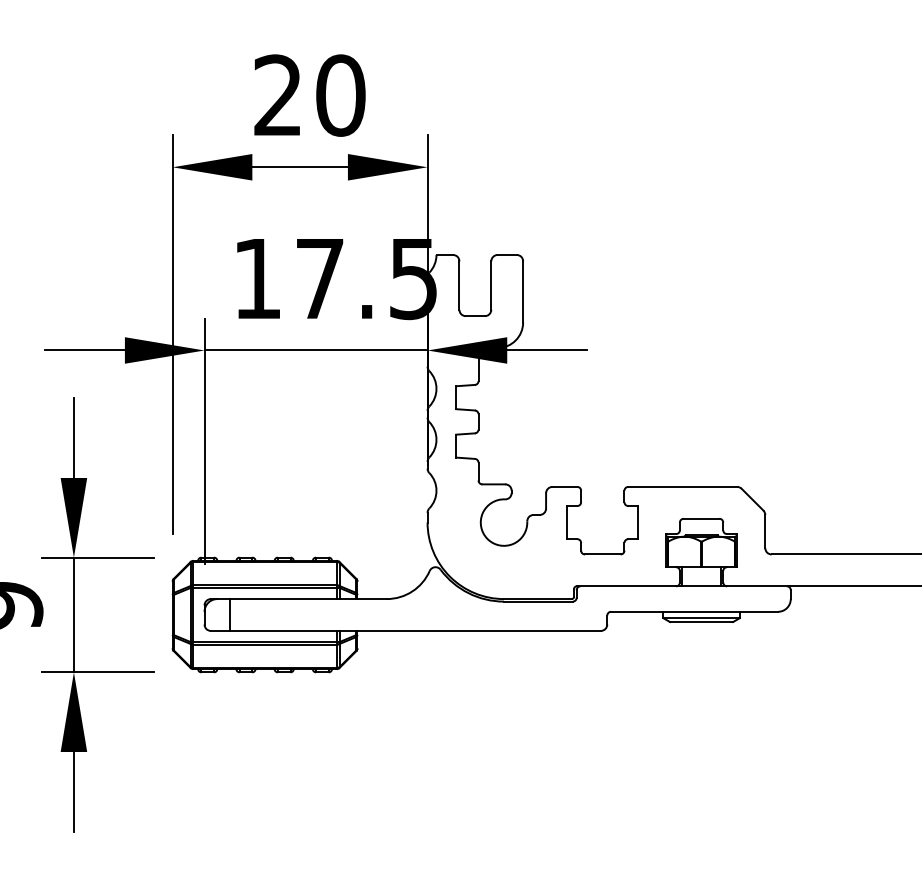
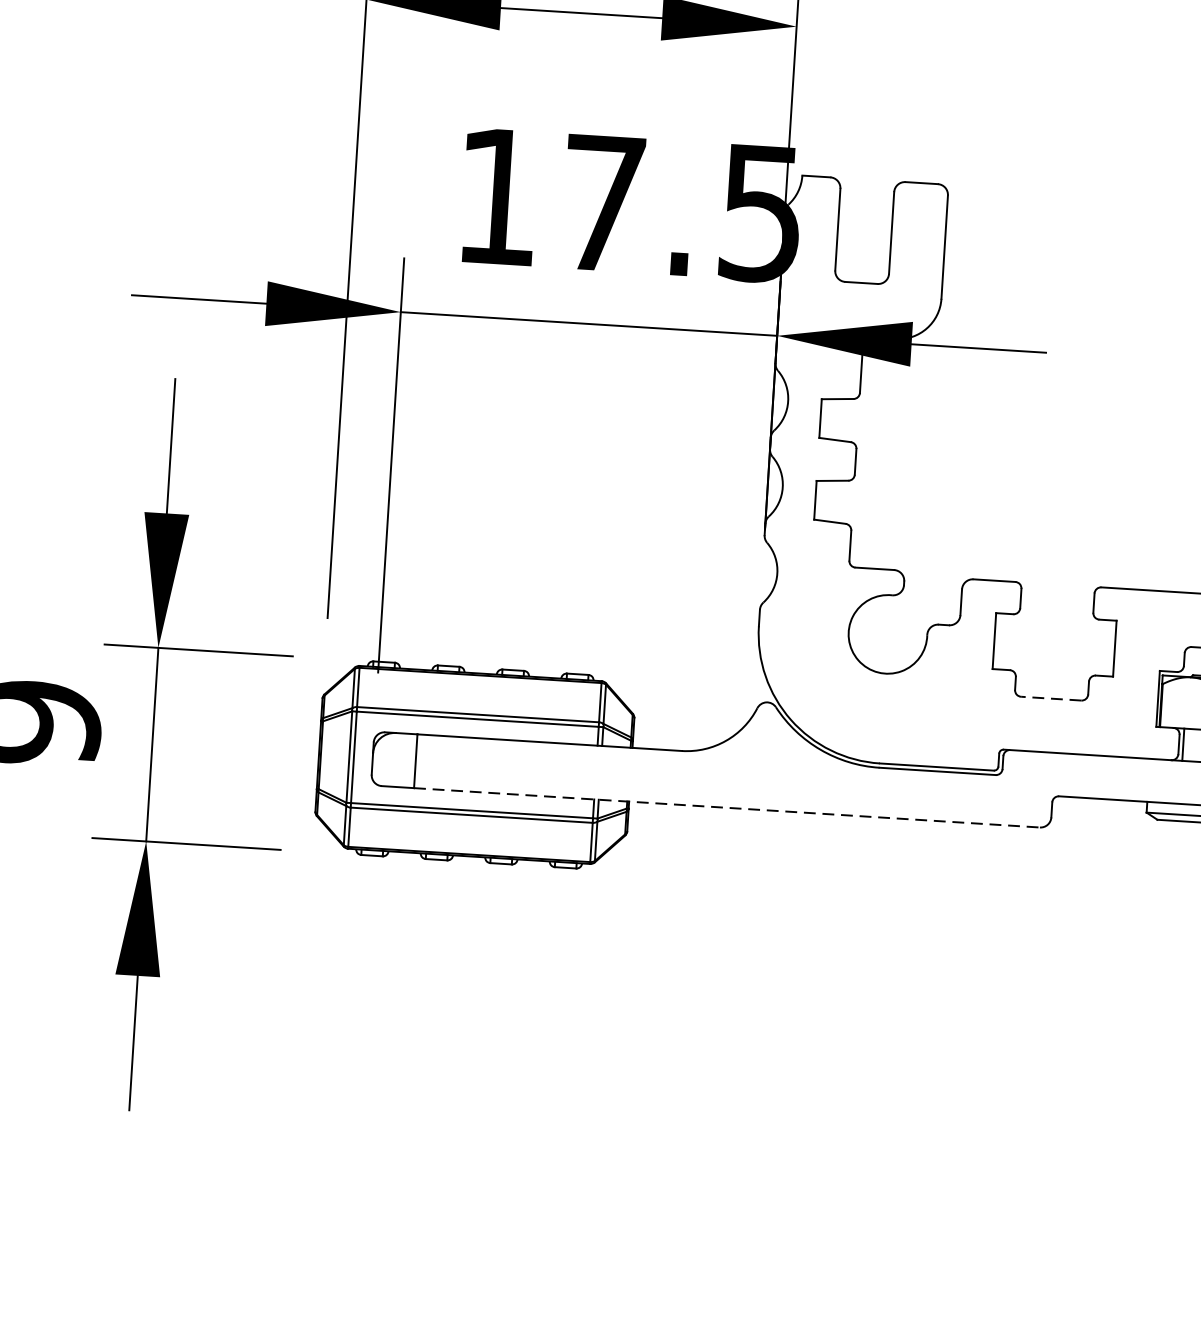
line: (602, 554) -> (1050, 698), solid -> dashed
line: (415, 630) -> (727, 807), solid -> dashed

